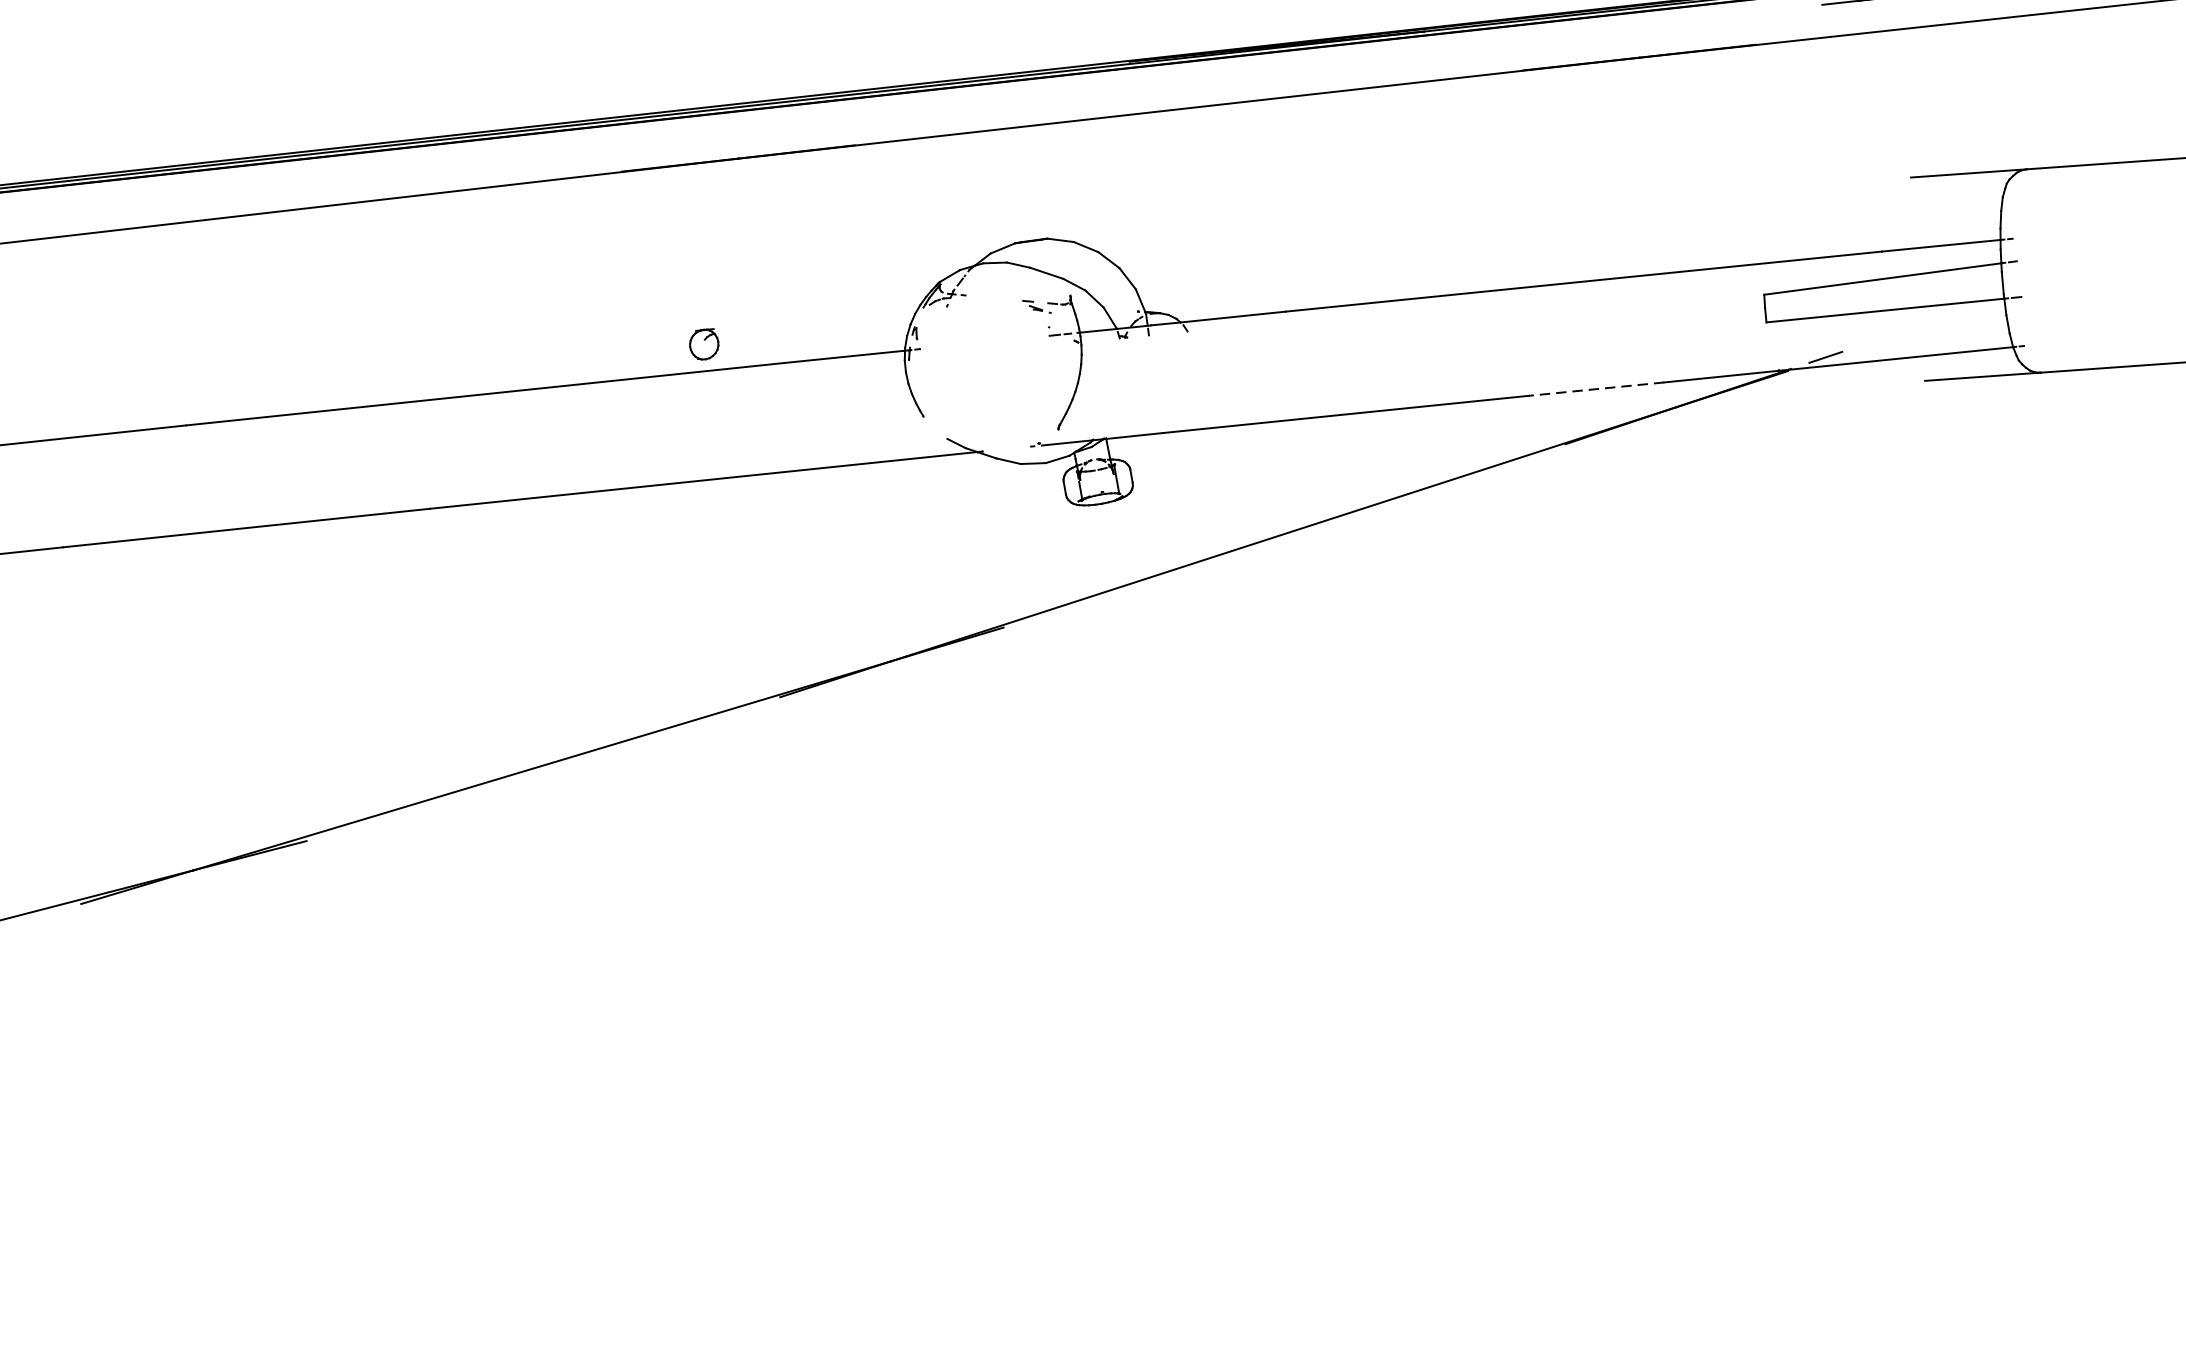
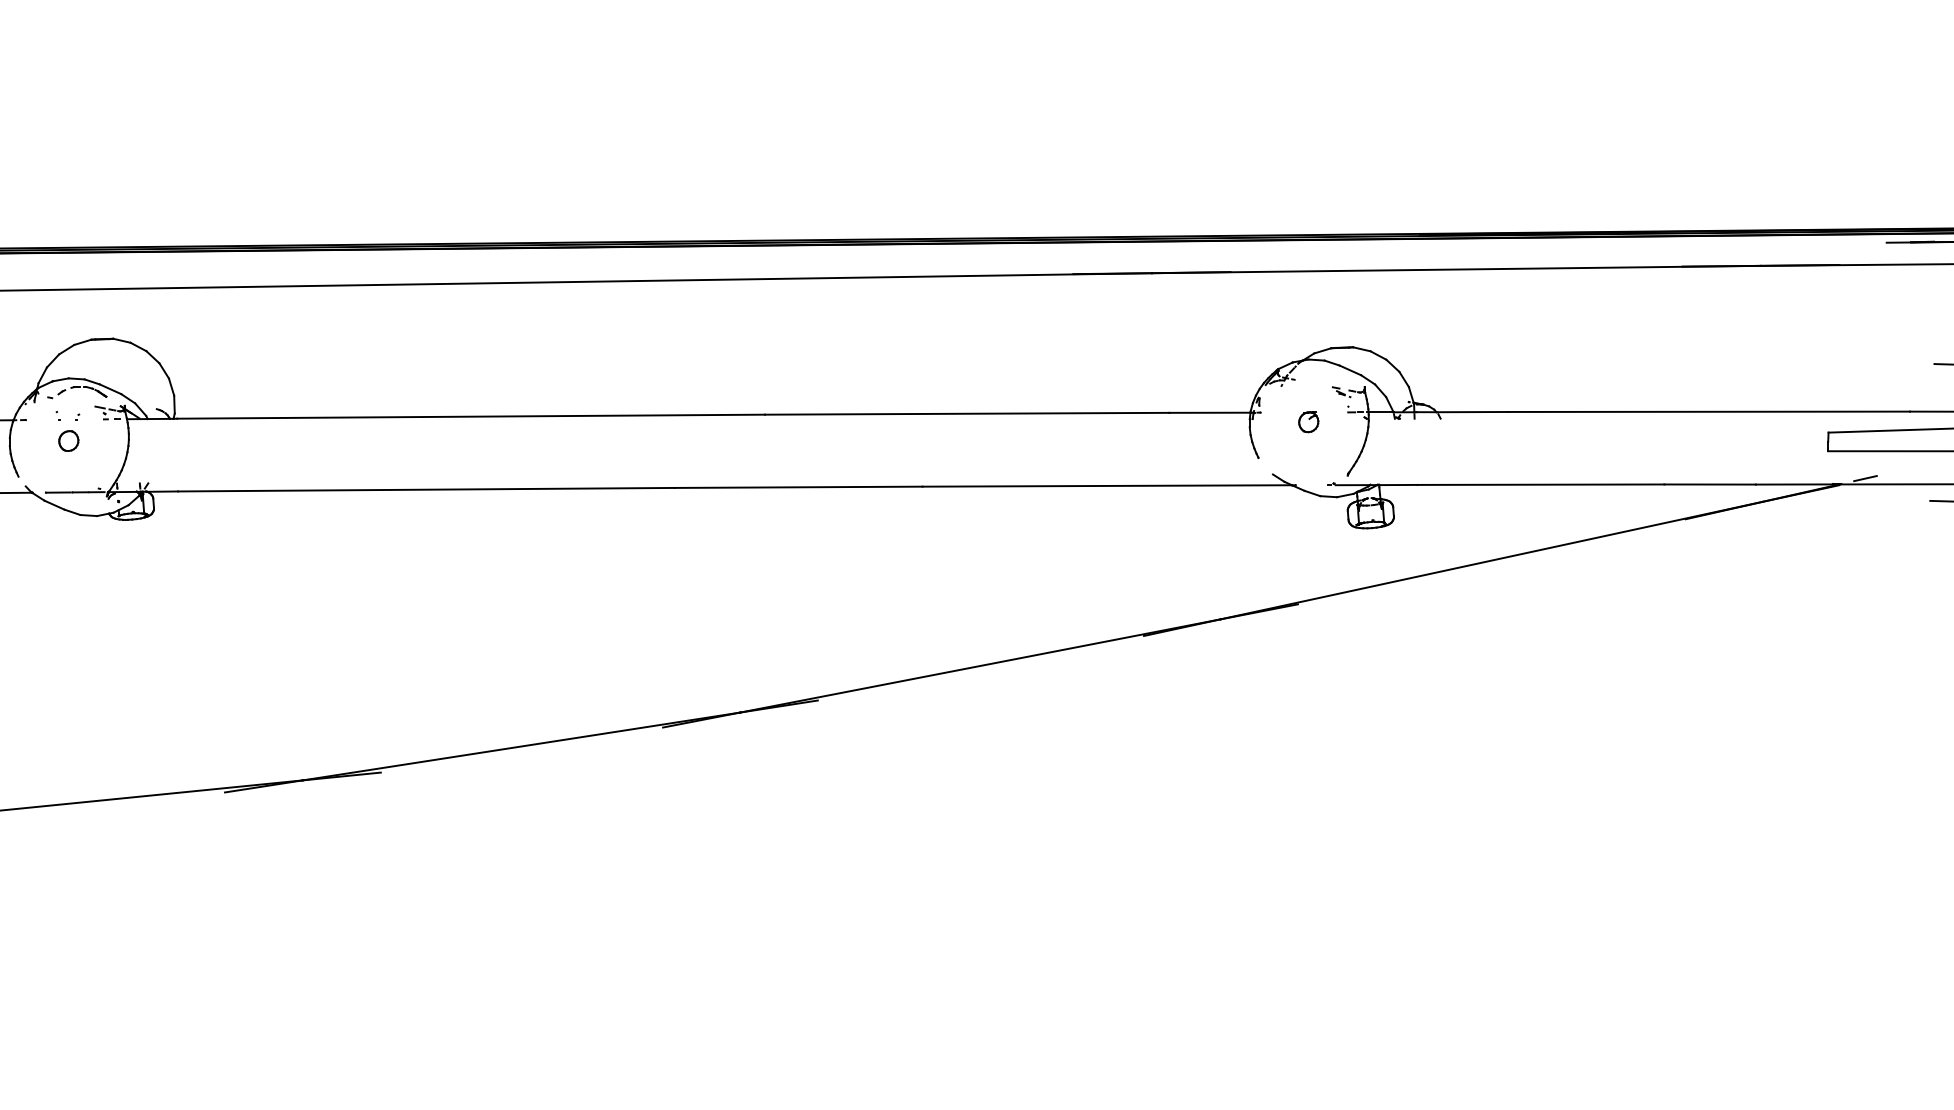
part: (703, 345) -> (1308, 422), moved
line: (1597, 389) -> (1710, 484), dashed -> solid

